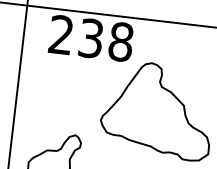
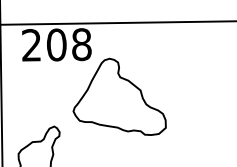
text: (91, 37) -> (56, 44), 238 -> 208

